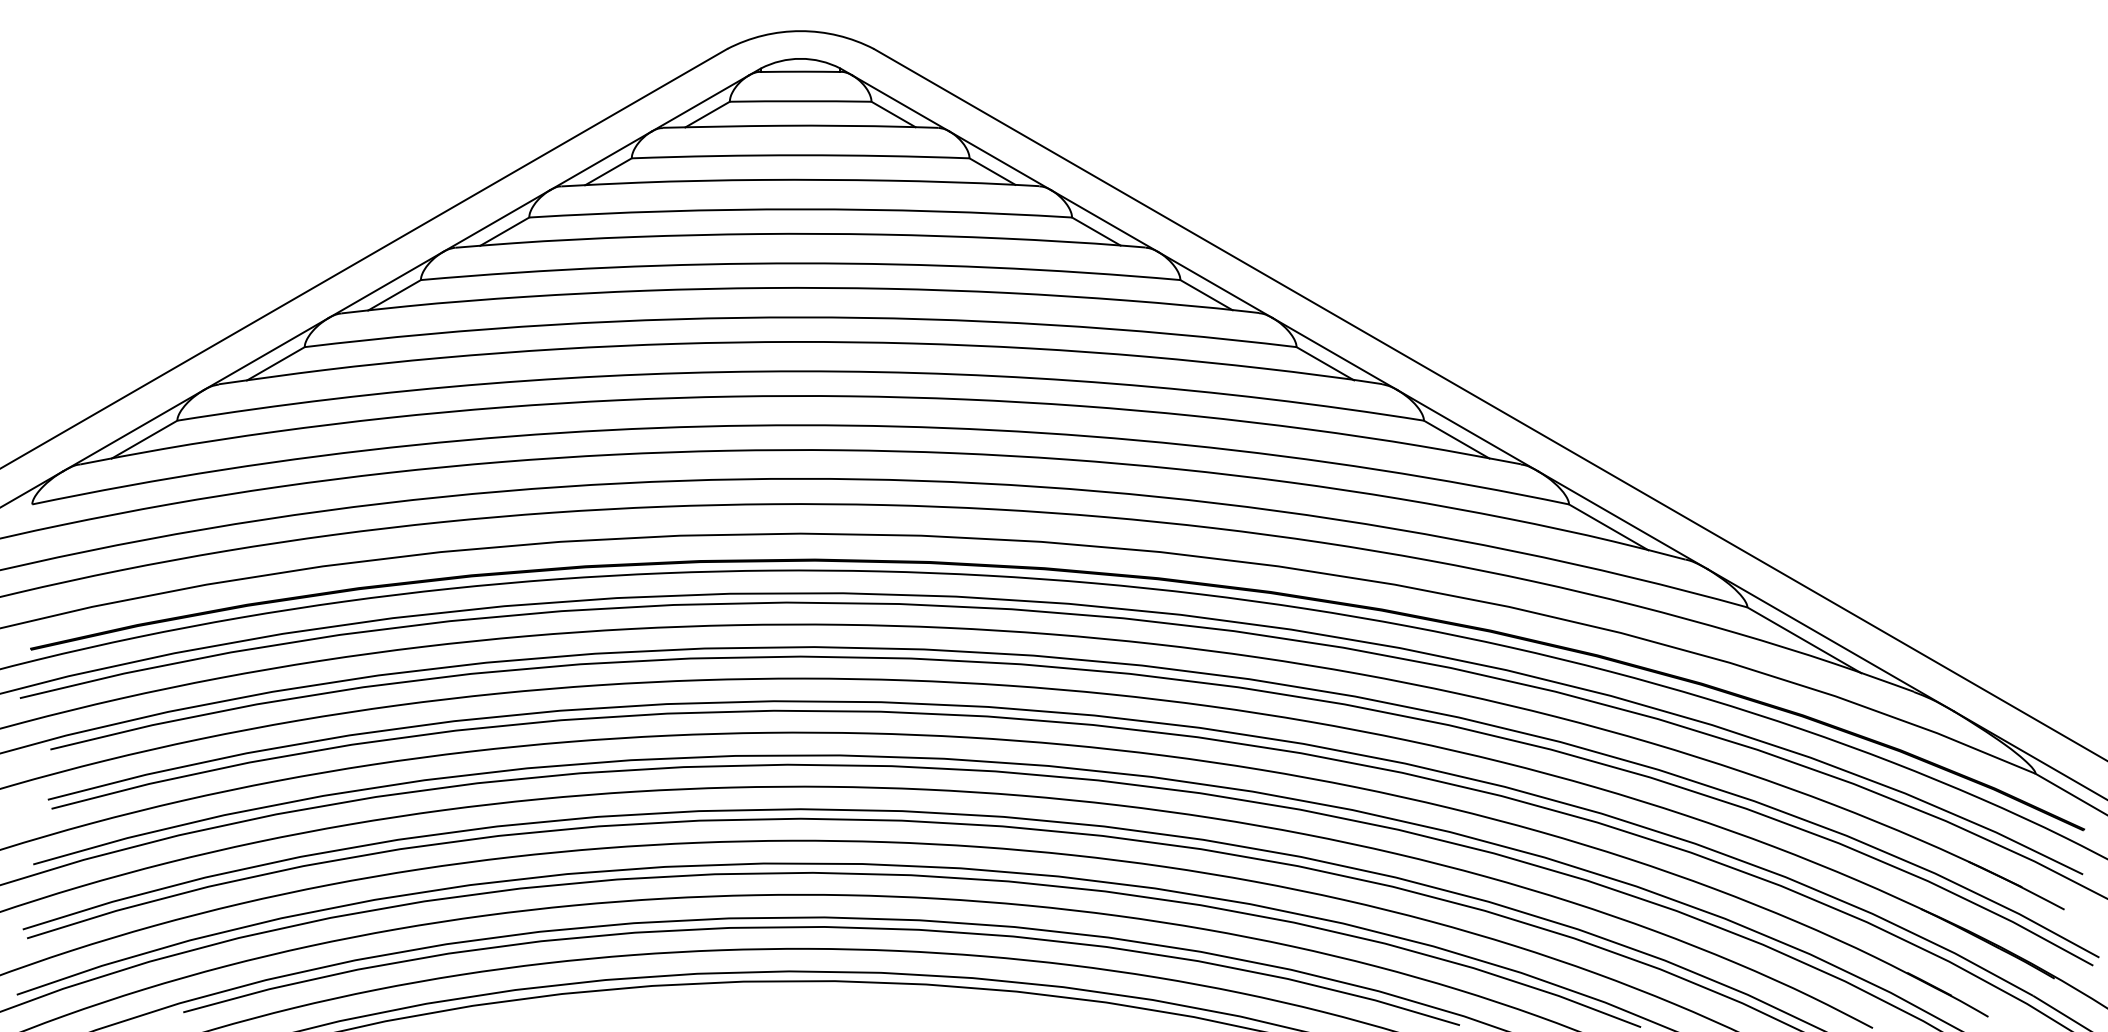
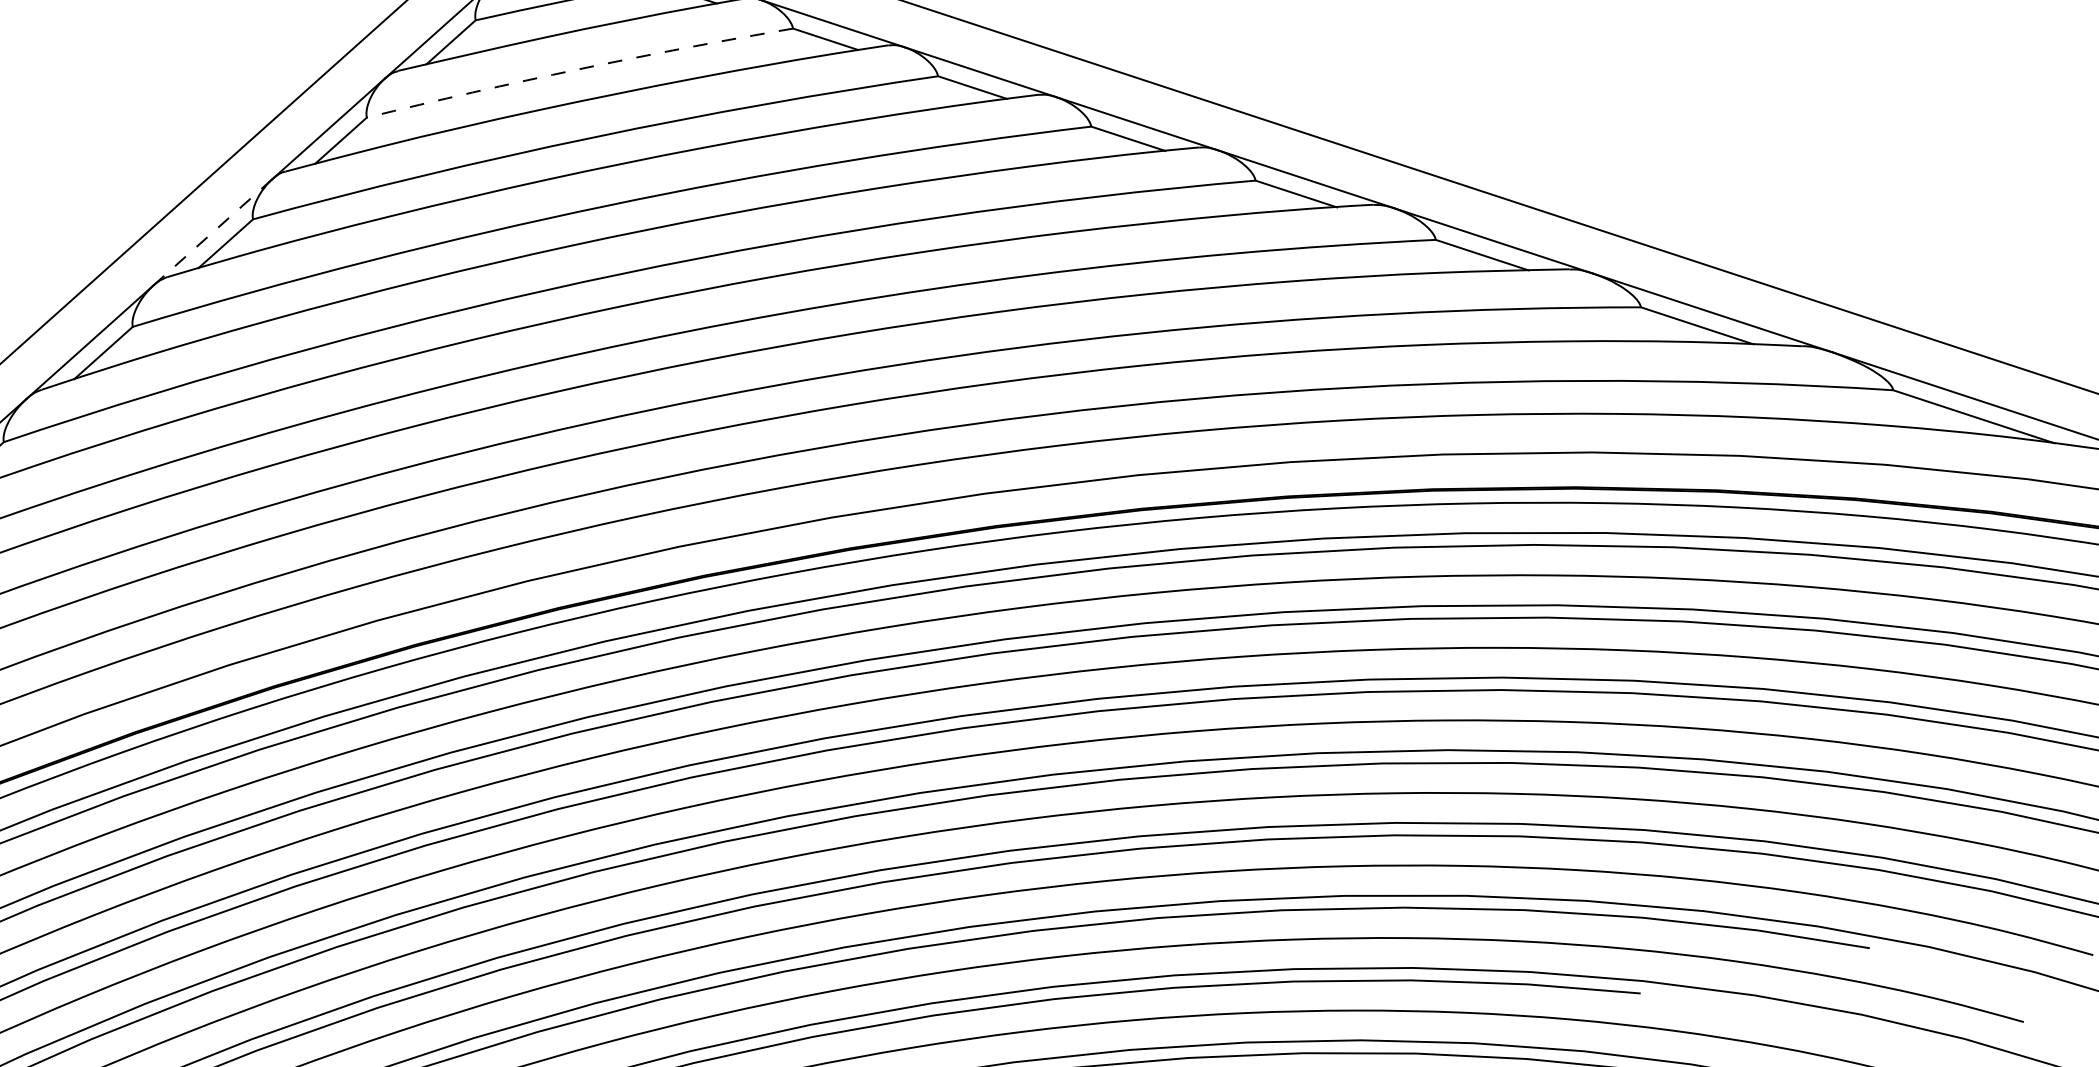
arc: (800, 155) -> (579, 69), solid -> dashed
line: (496, 221) -> (212, 233), solid -> dashed

